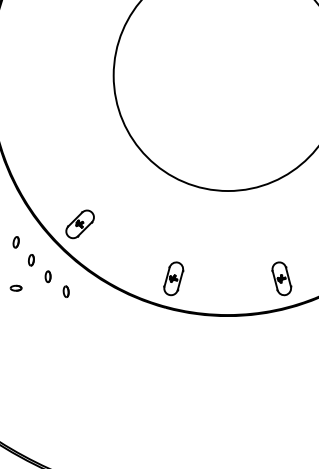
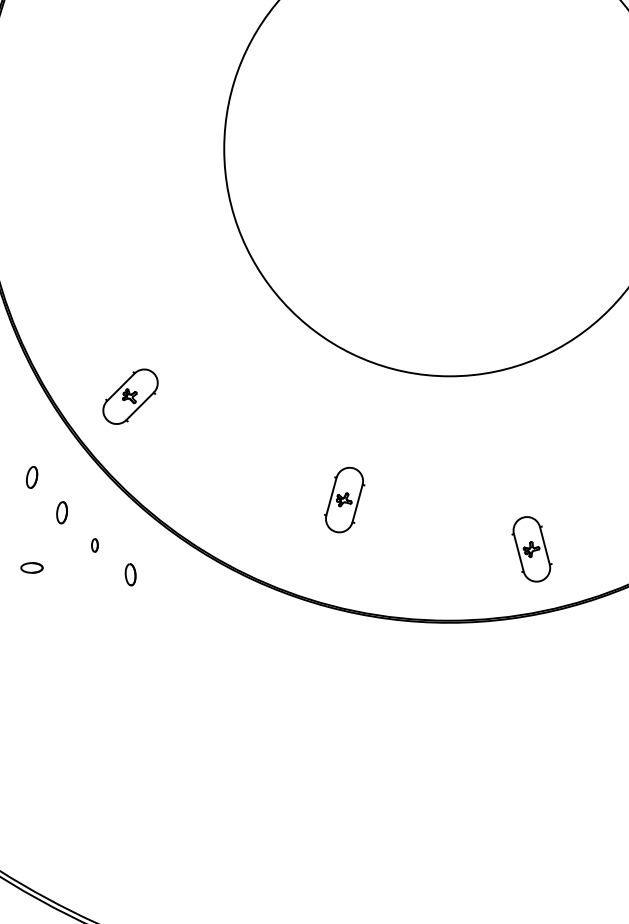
part: (79, 224) -> (129, 396), moved
part: (47, 276) -> (93, 544), size x0.6
part: (173, 278) -> (344, 499), moved
part: (281, 278) -> (531, 548), moved

